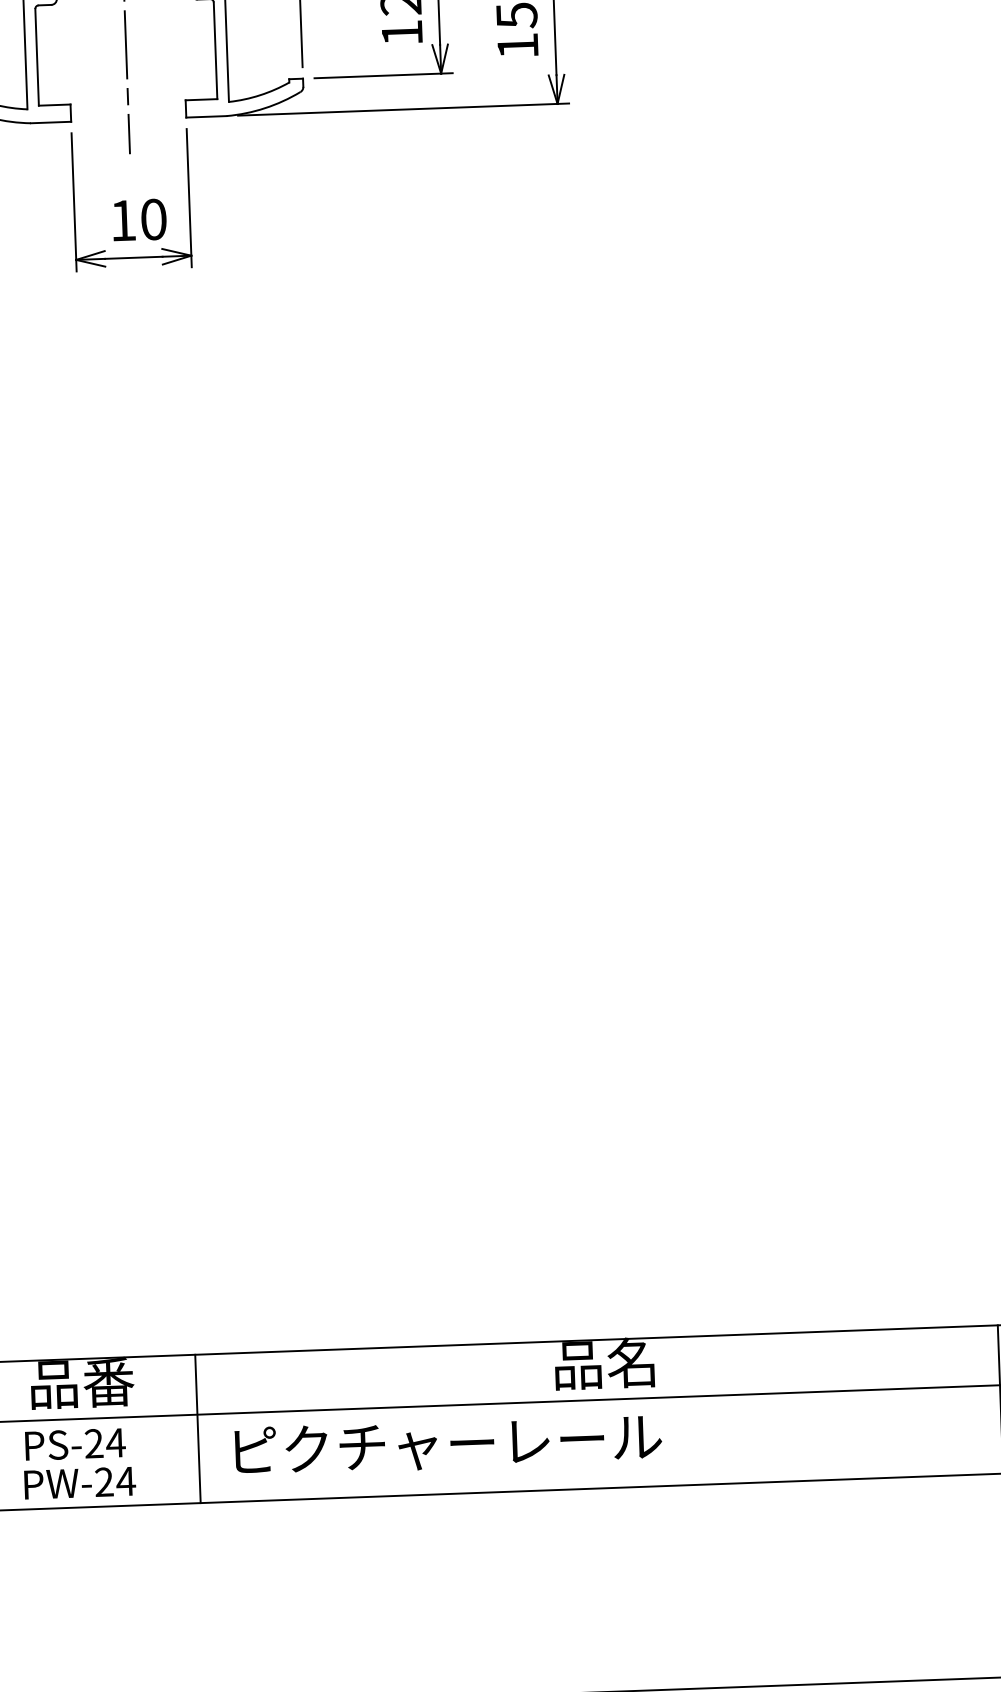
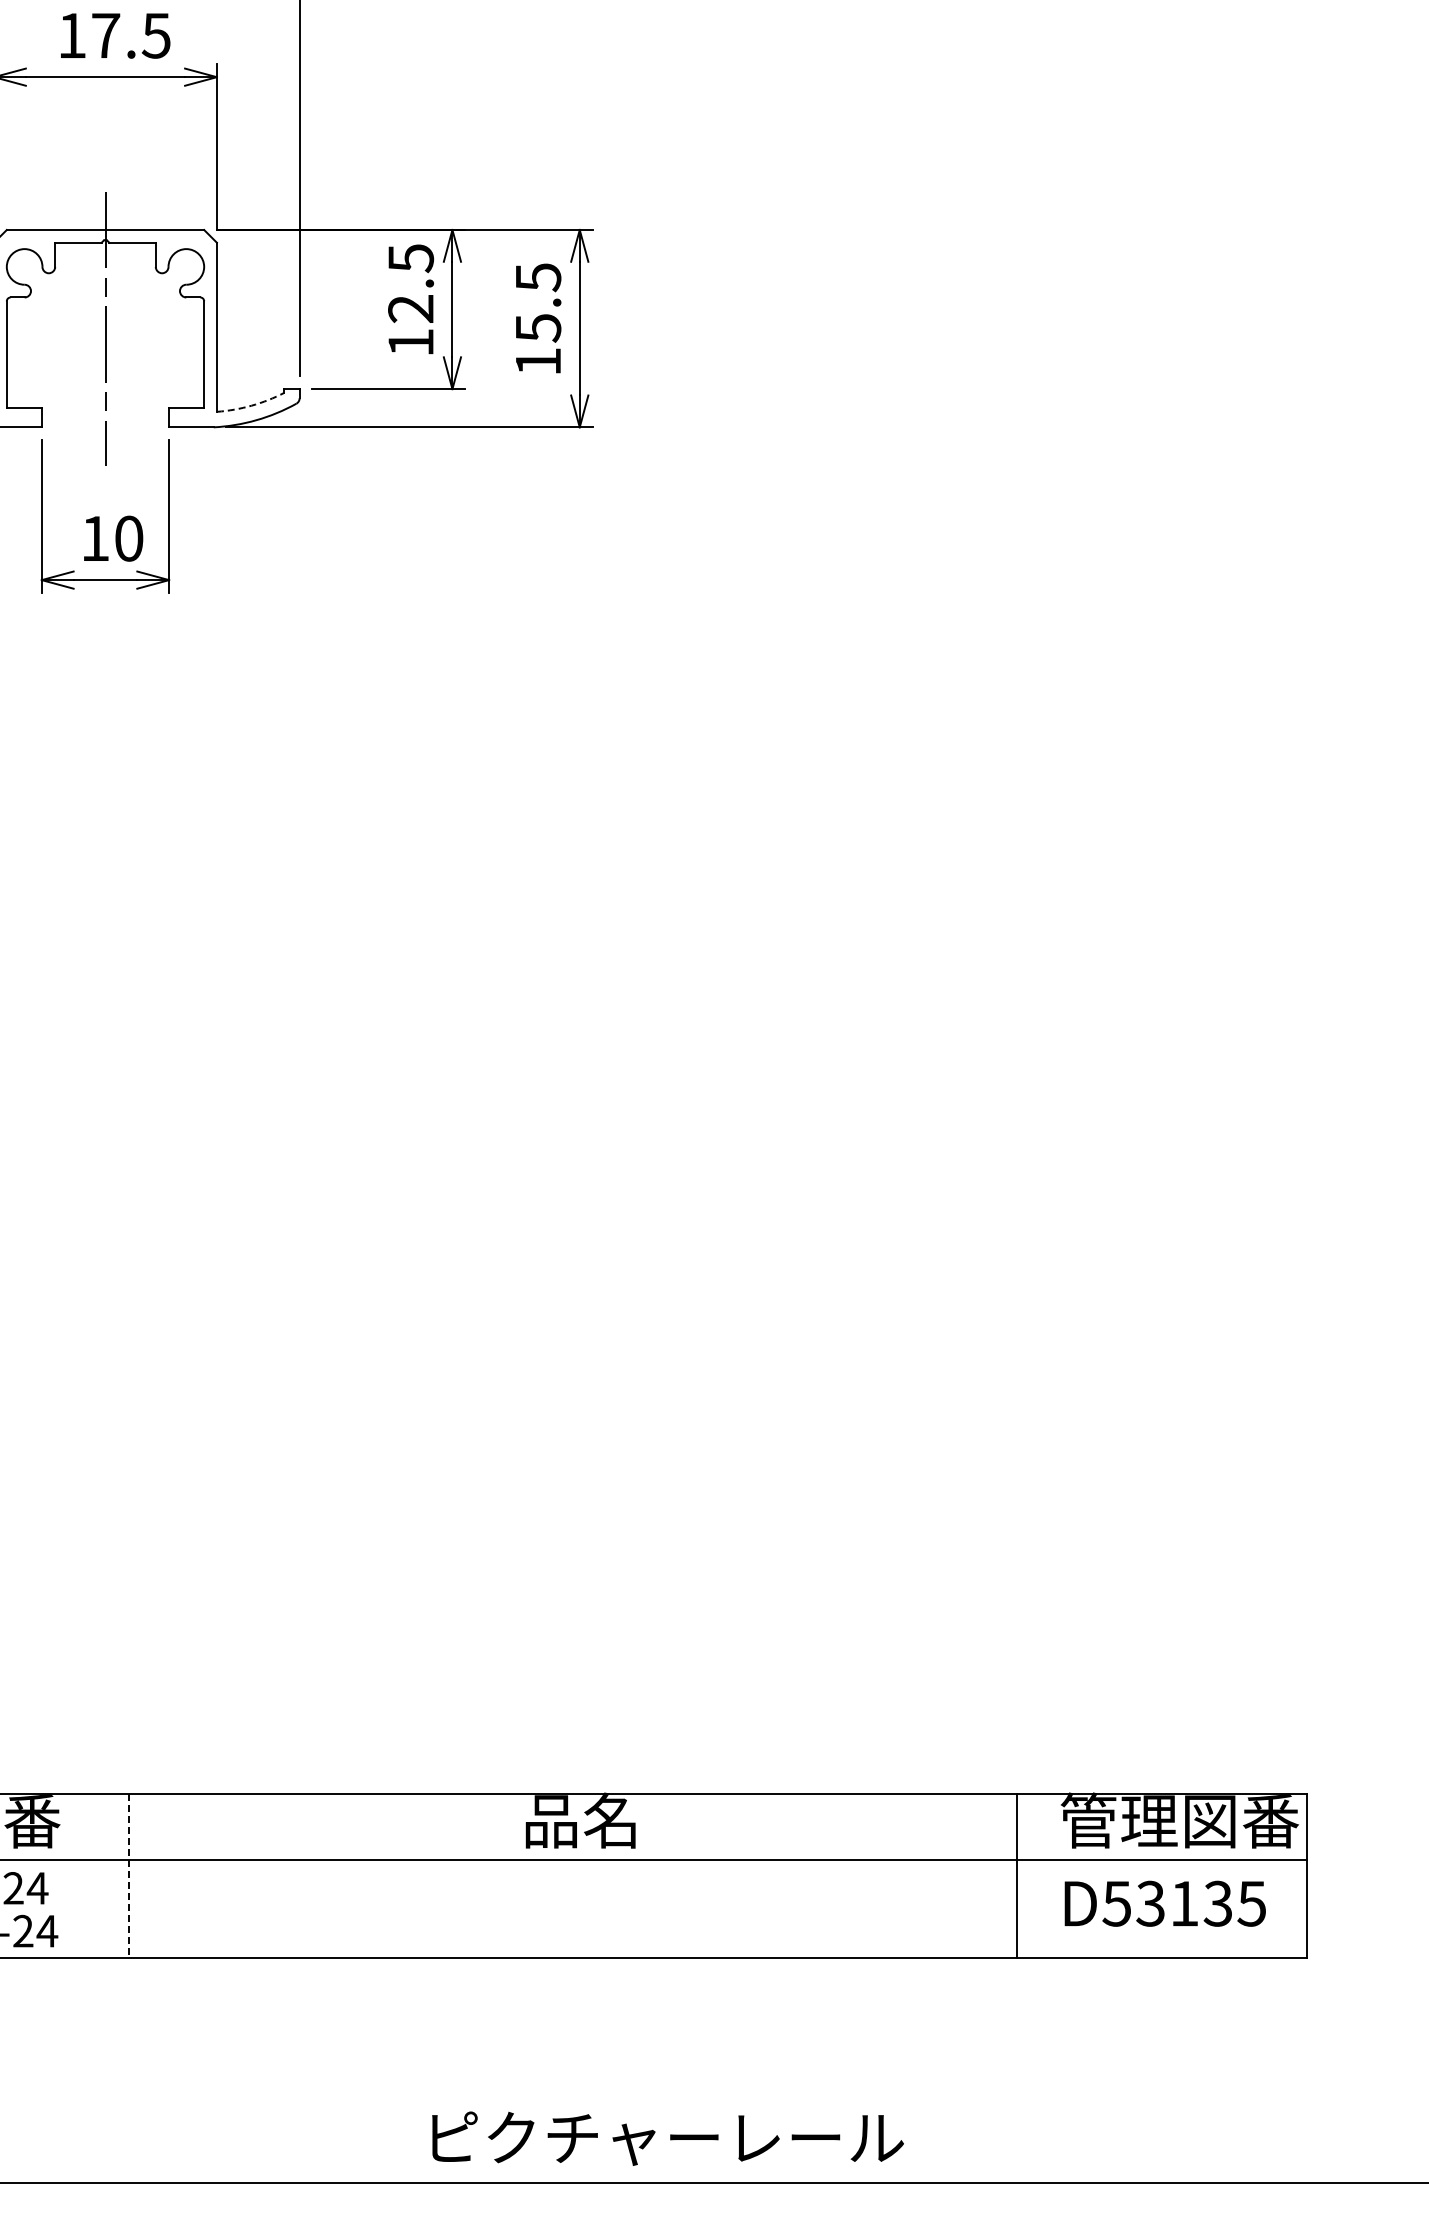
arc: (260, 95) -> (251, 405), solid -> dashed
line: (197, 1429) -> (128, 1876), solid -> dashed
text: (448, 1444) -> (667, 2138), moved

